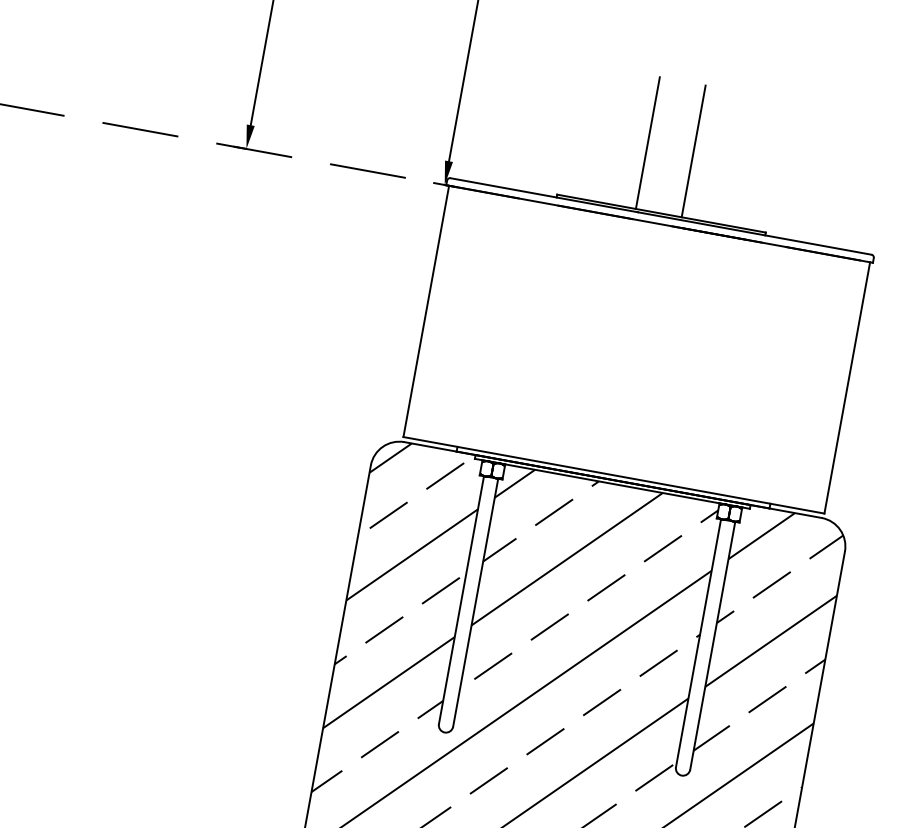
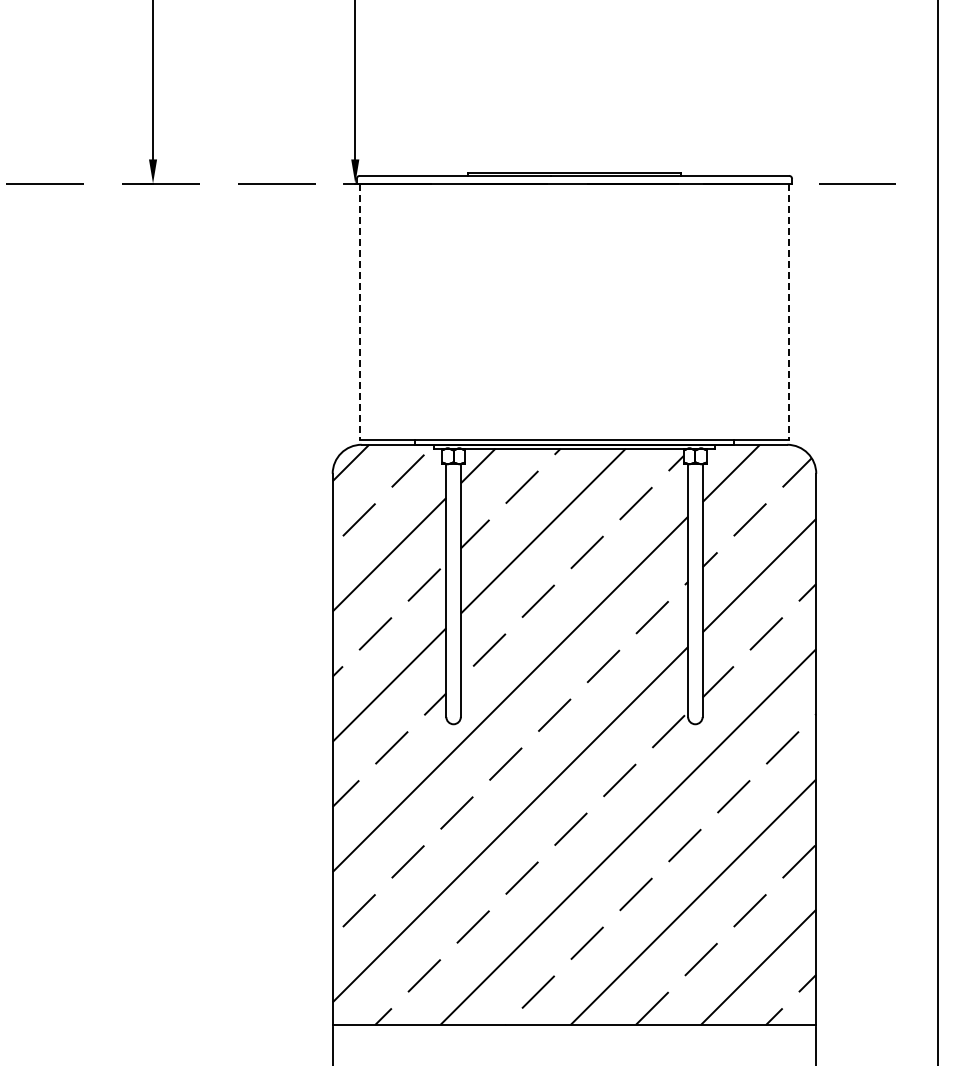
line: (648, 142) -> (548, 105), removed
line: (694, 151) -> (595, 105), removed
line: (425, 312) -> (359, 312), solid -> dashed
line: (847, 388) -> (789, 312), solid -> dashed

